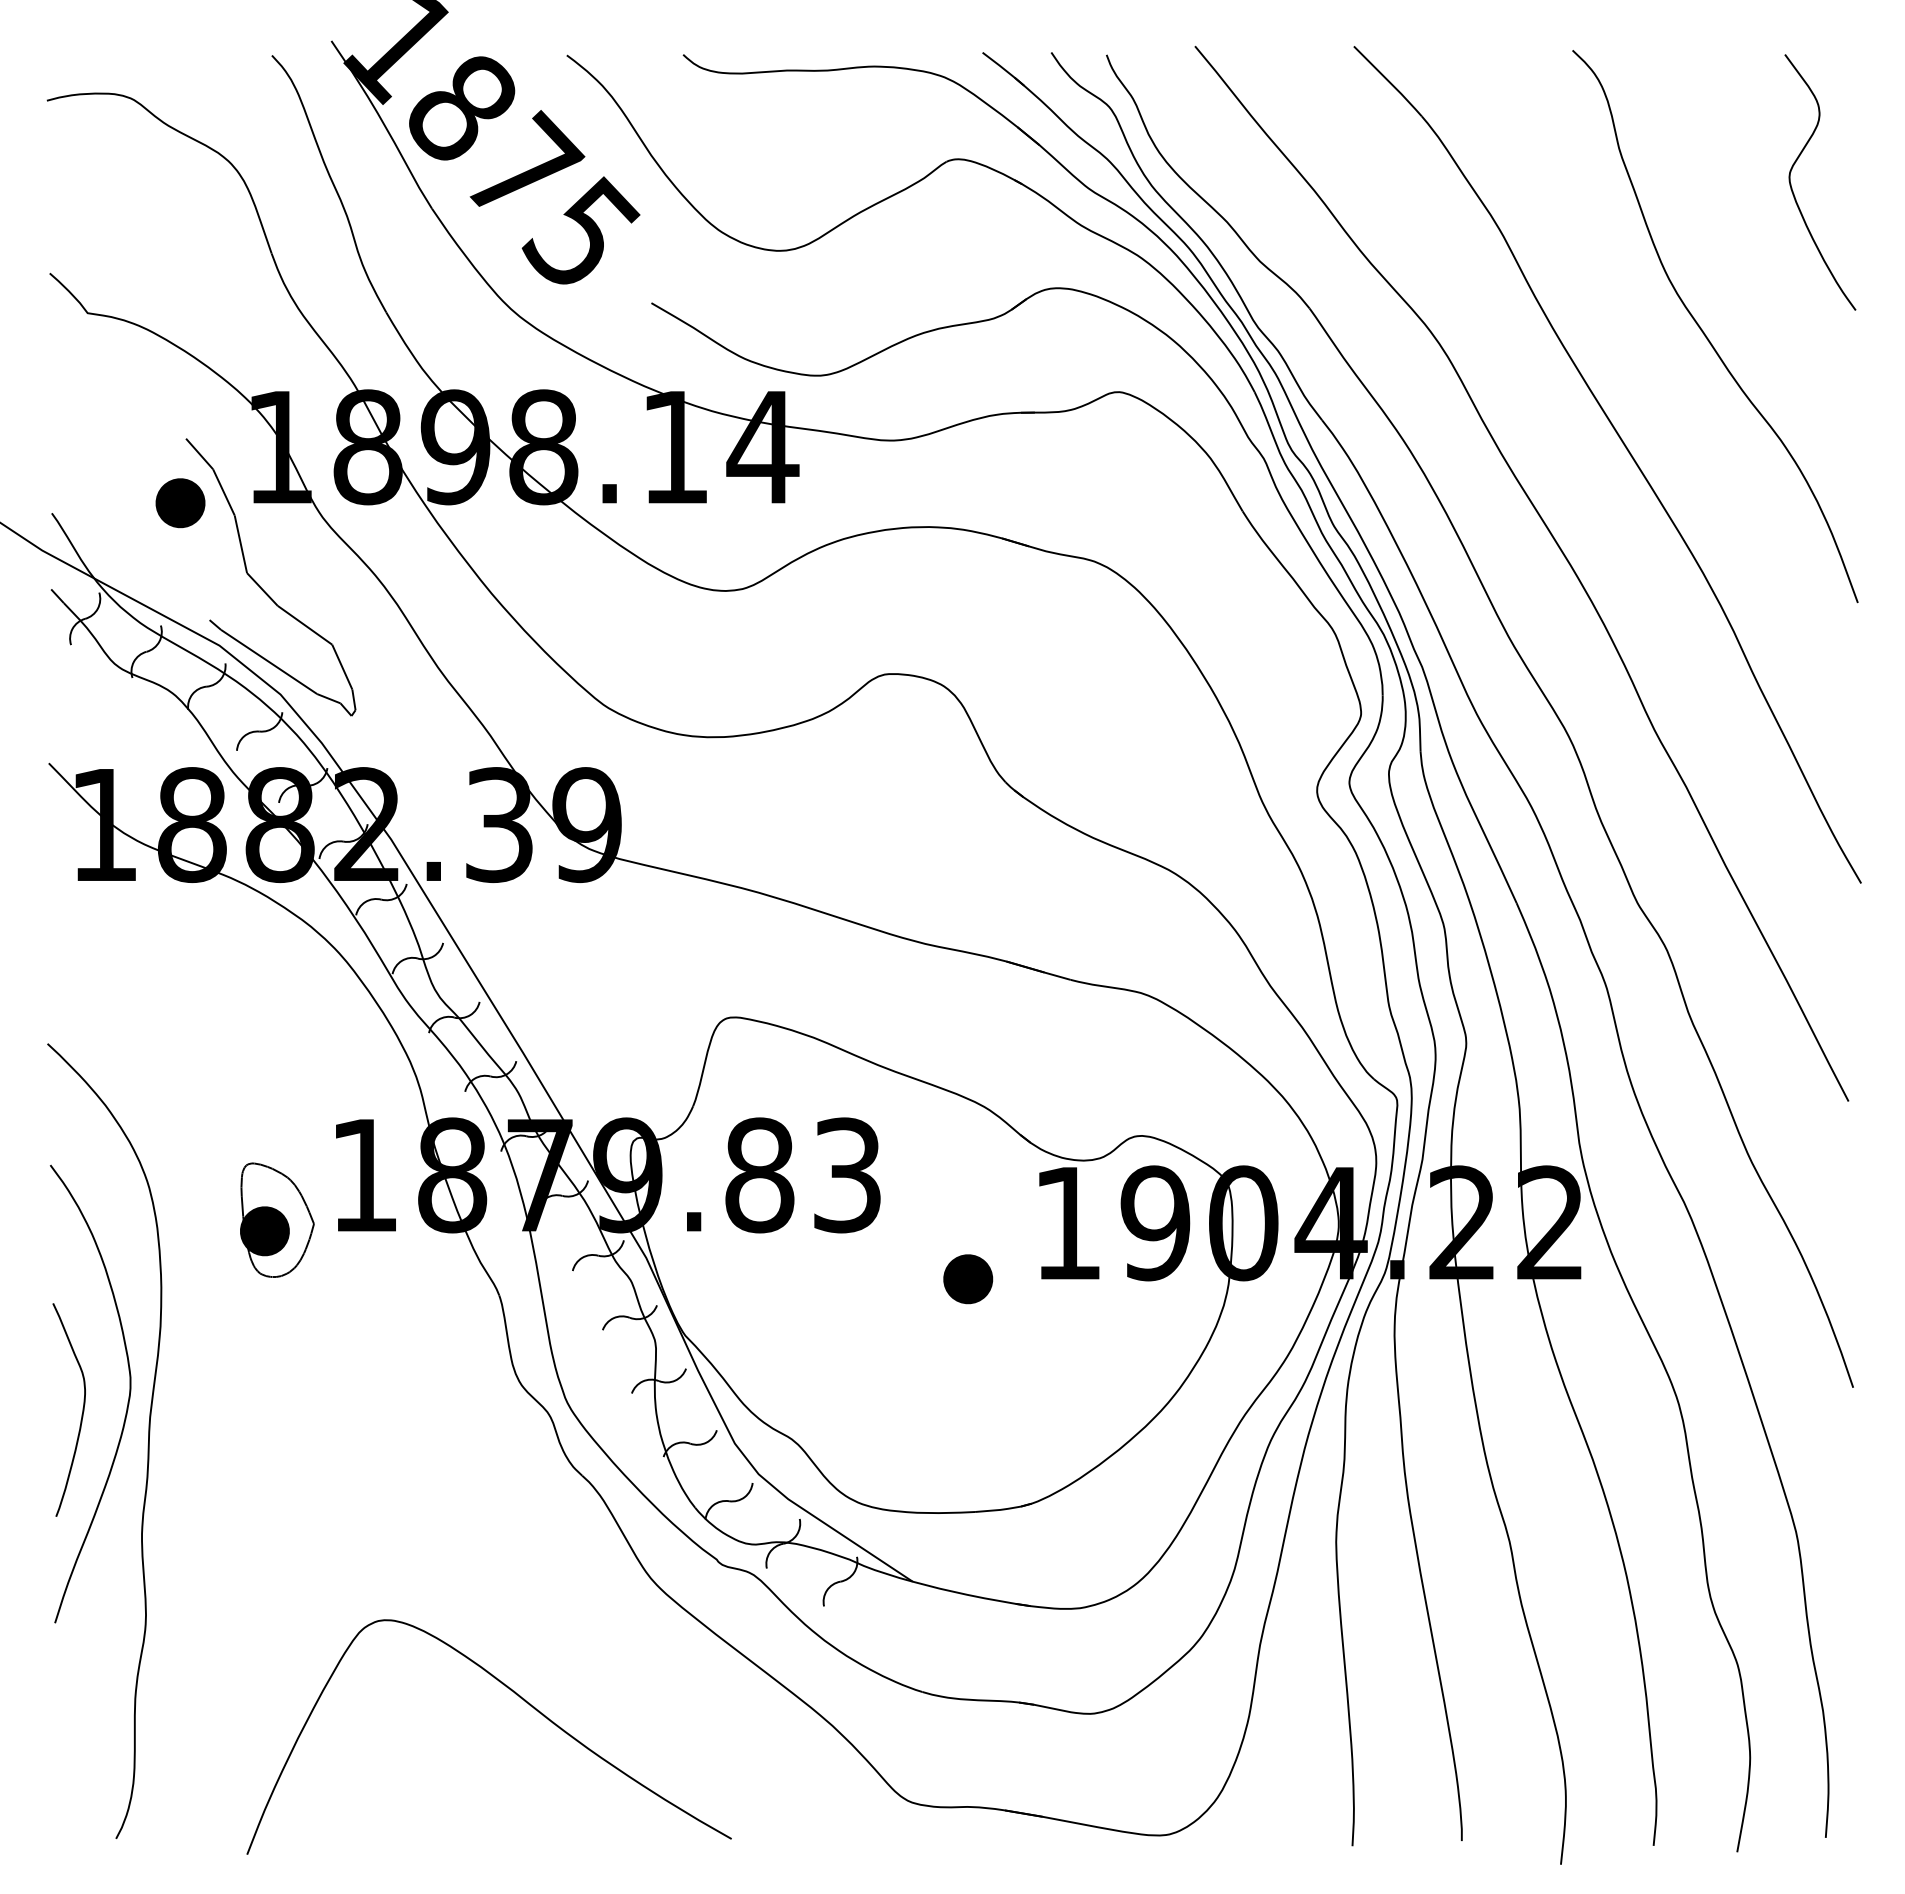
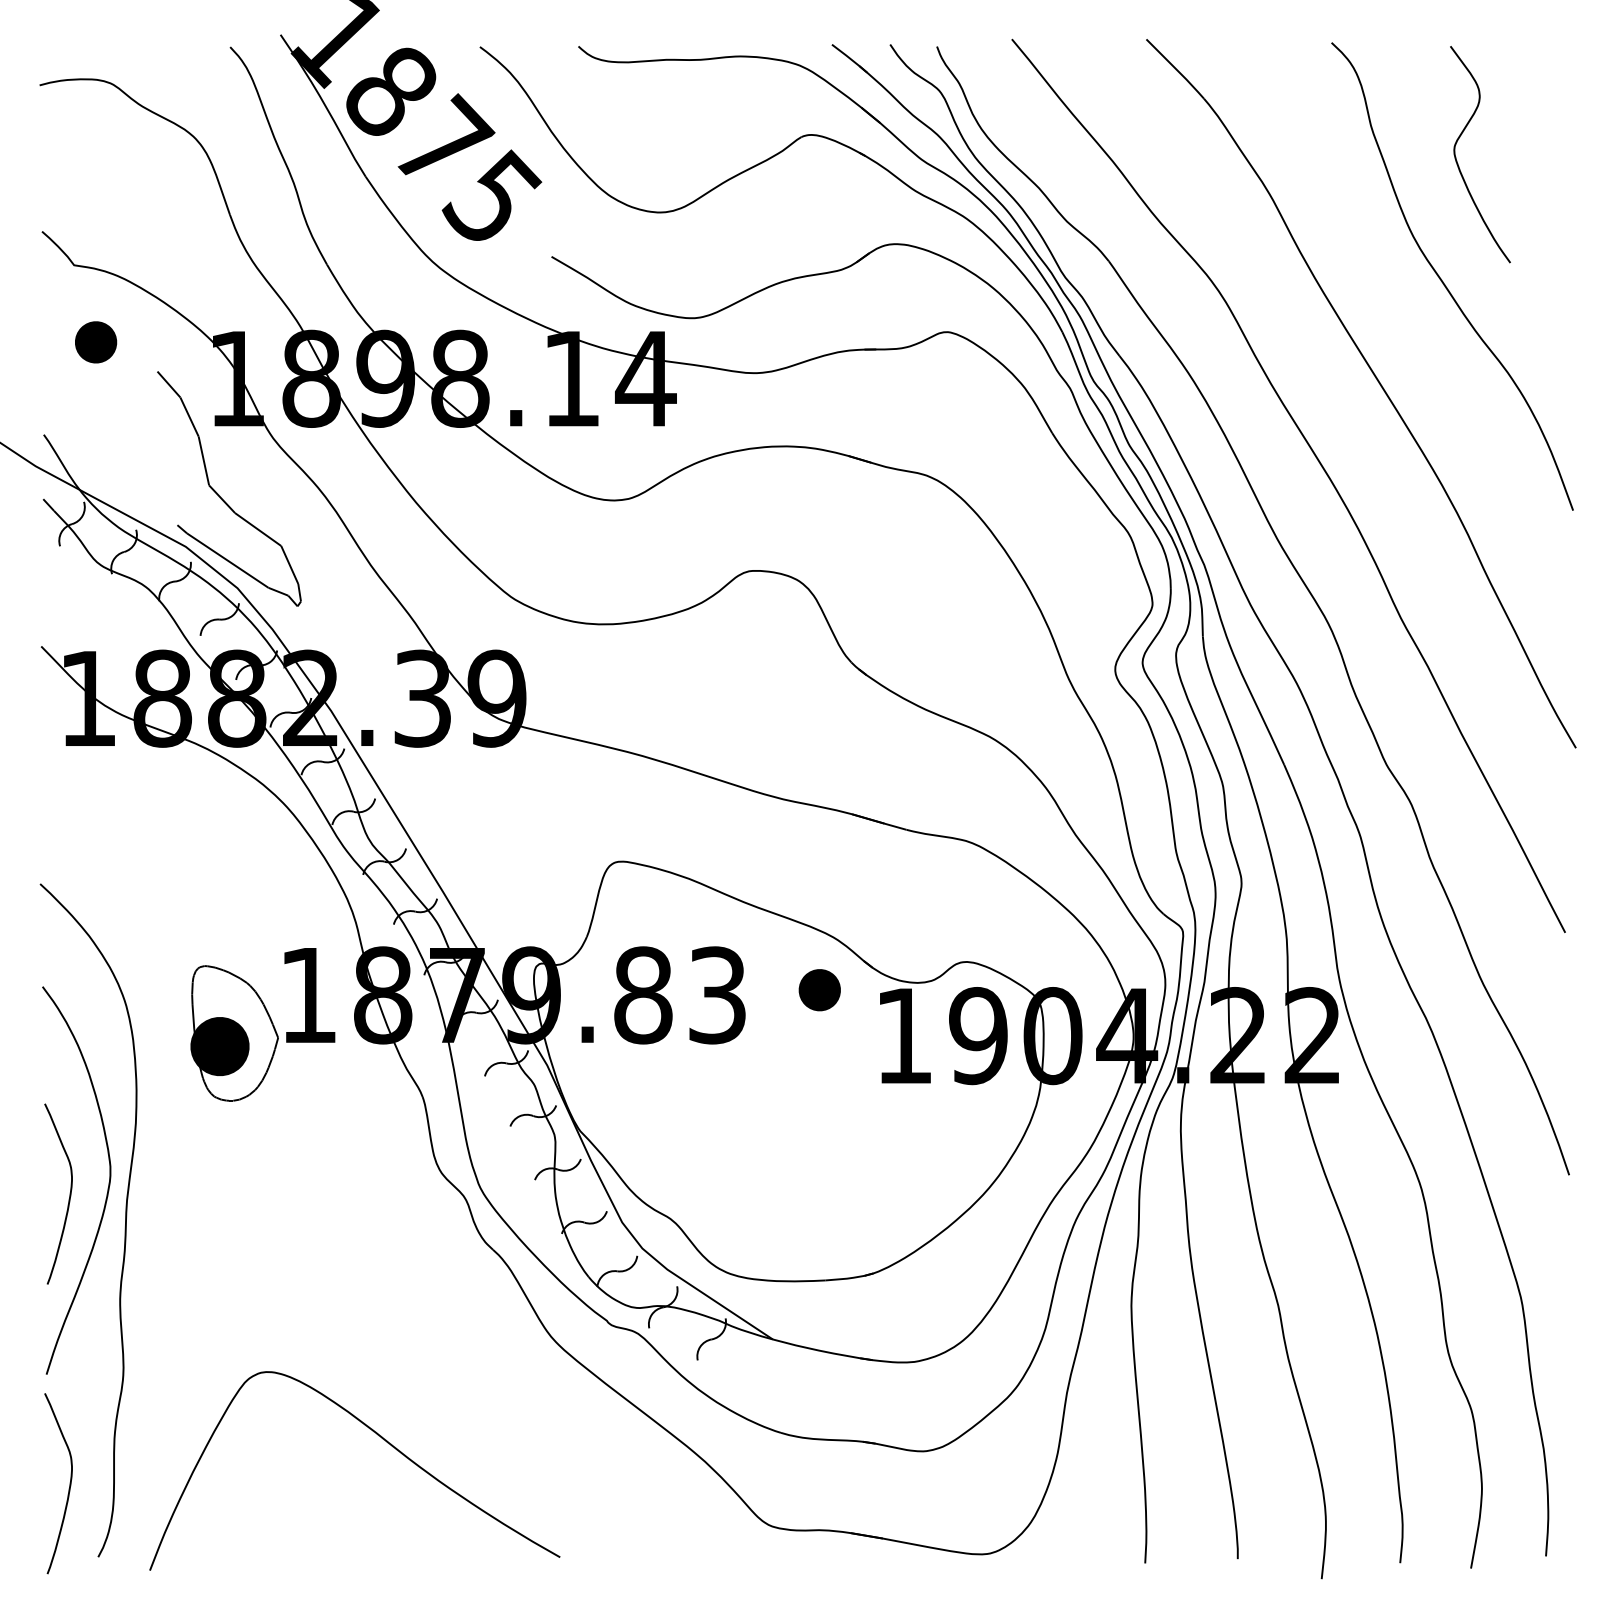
curve: (1794, 193) -> (1458, 163), moved
part: (180, 503) -> (96, 342), moved
part: (277, 1219) -> (234, 1032), size x1.4
part: (968, 1279) -> (820, 990), moved
curve: (520, 1698) -> (381, 1438), moved
curve: (81, 1756) -> (68, 1487), added

